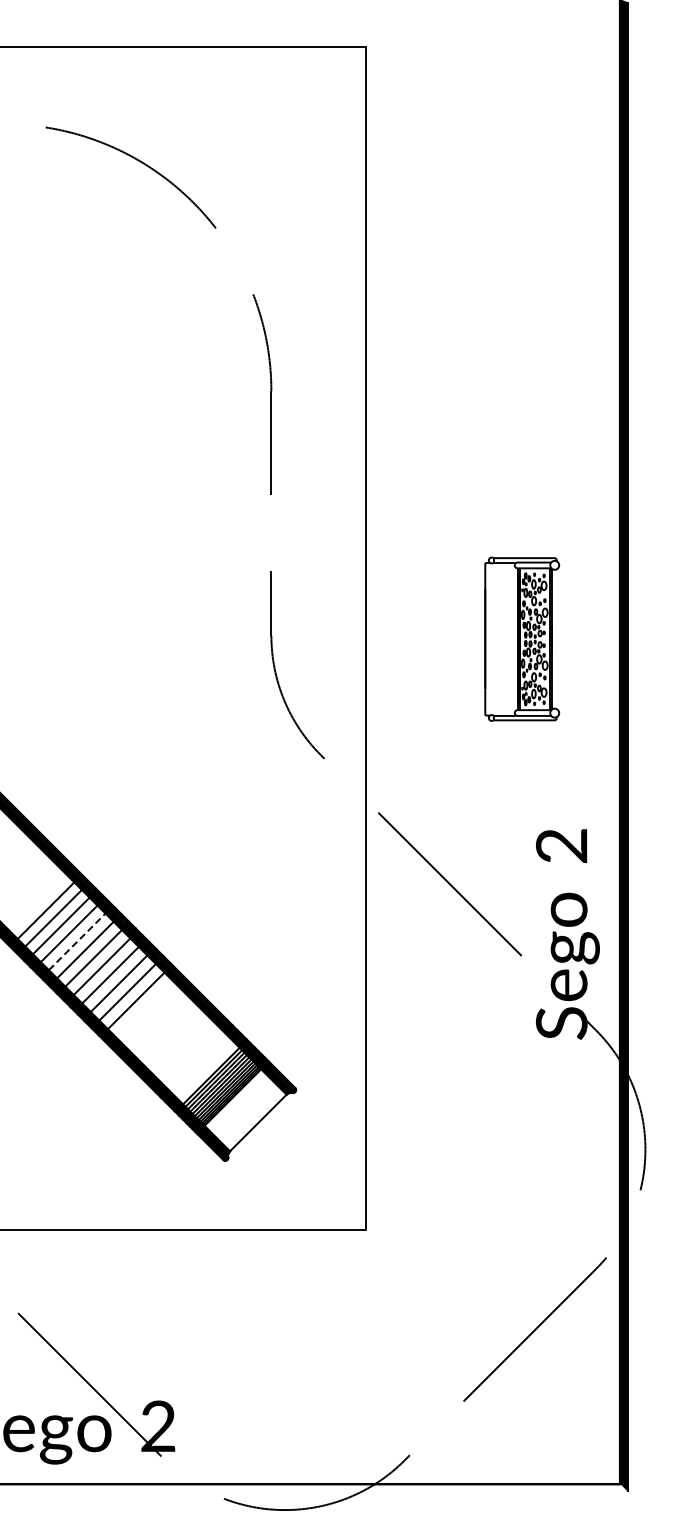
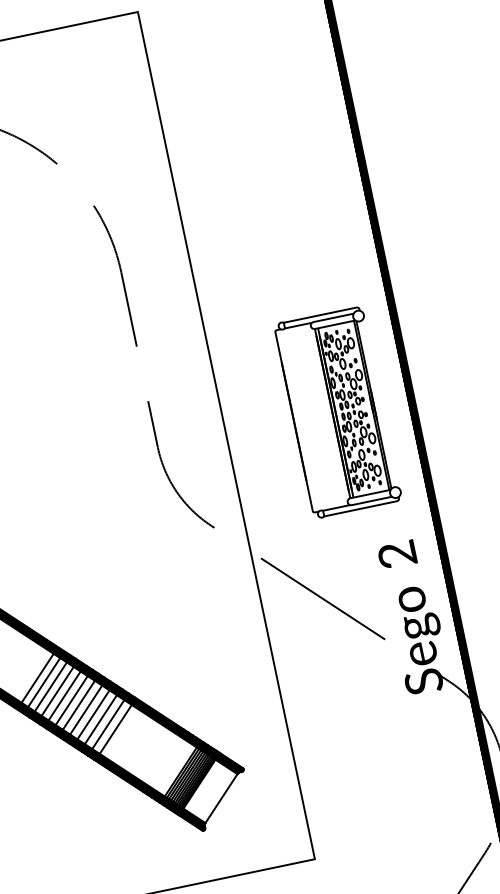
part: (521, 639) -> (337, 412), size x1.67
line: (77, 941) -> (64, 695), dashed -> solid

